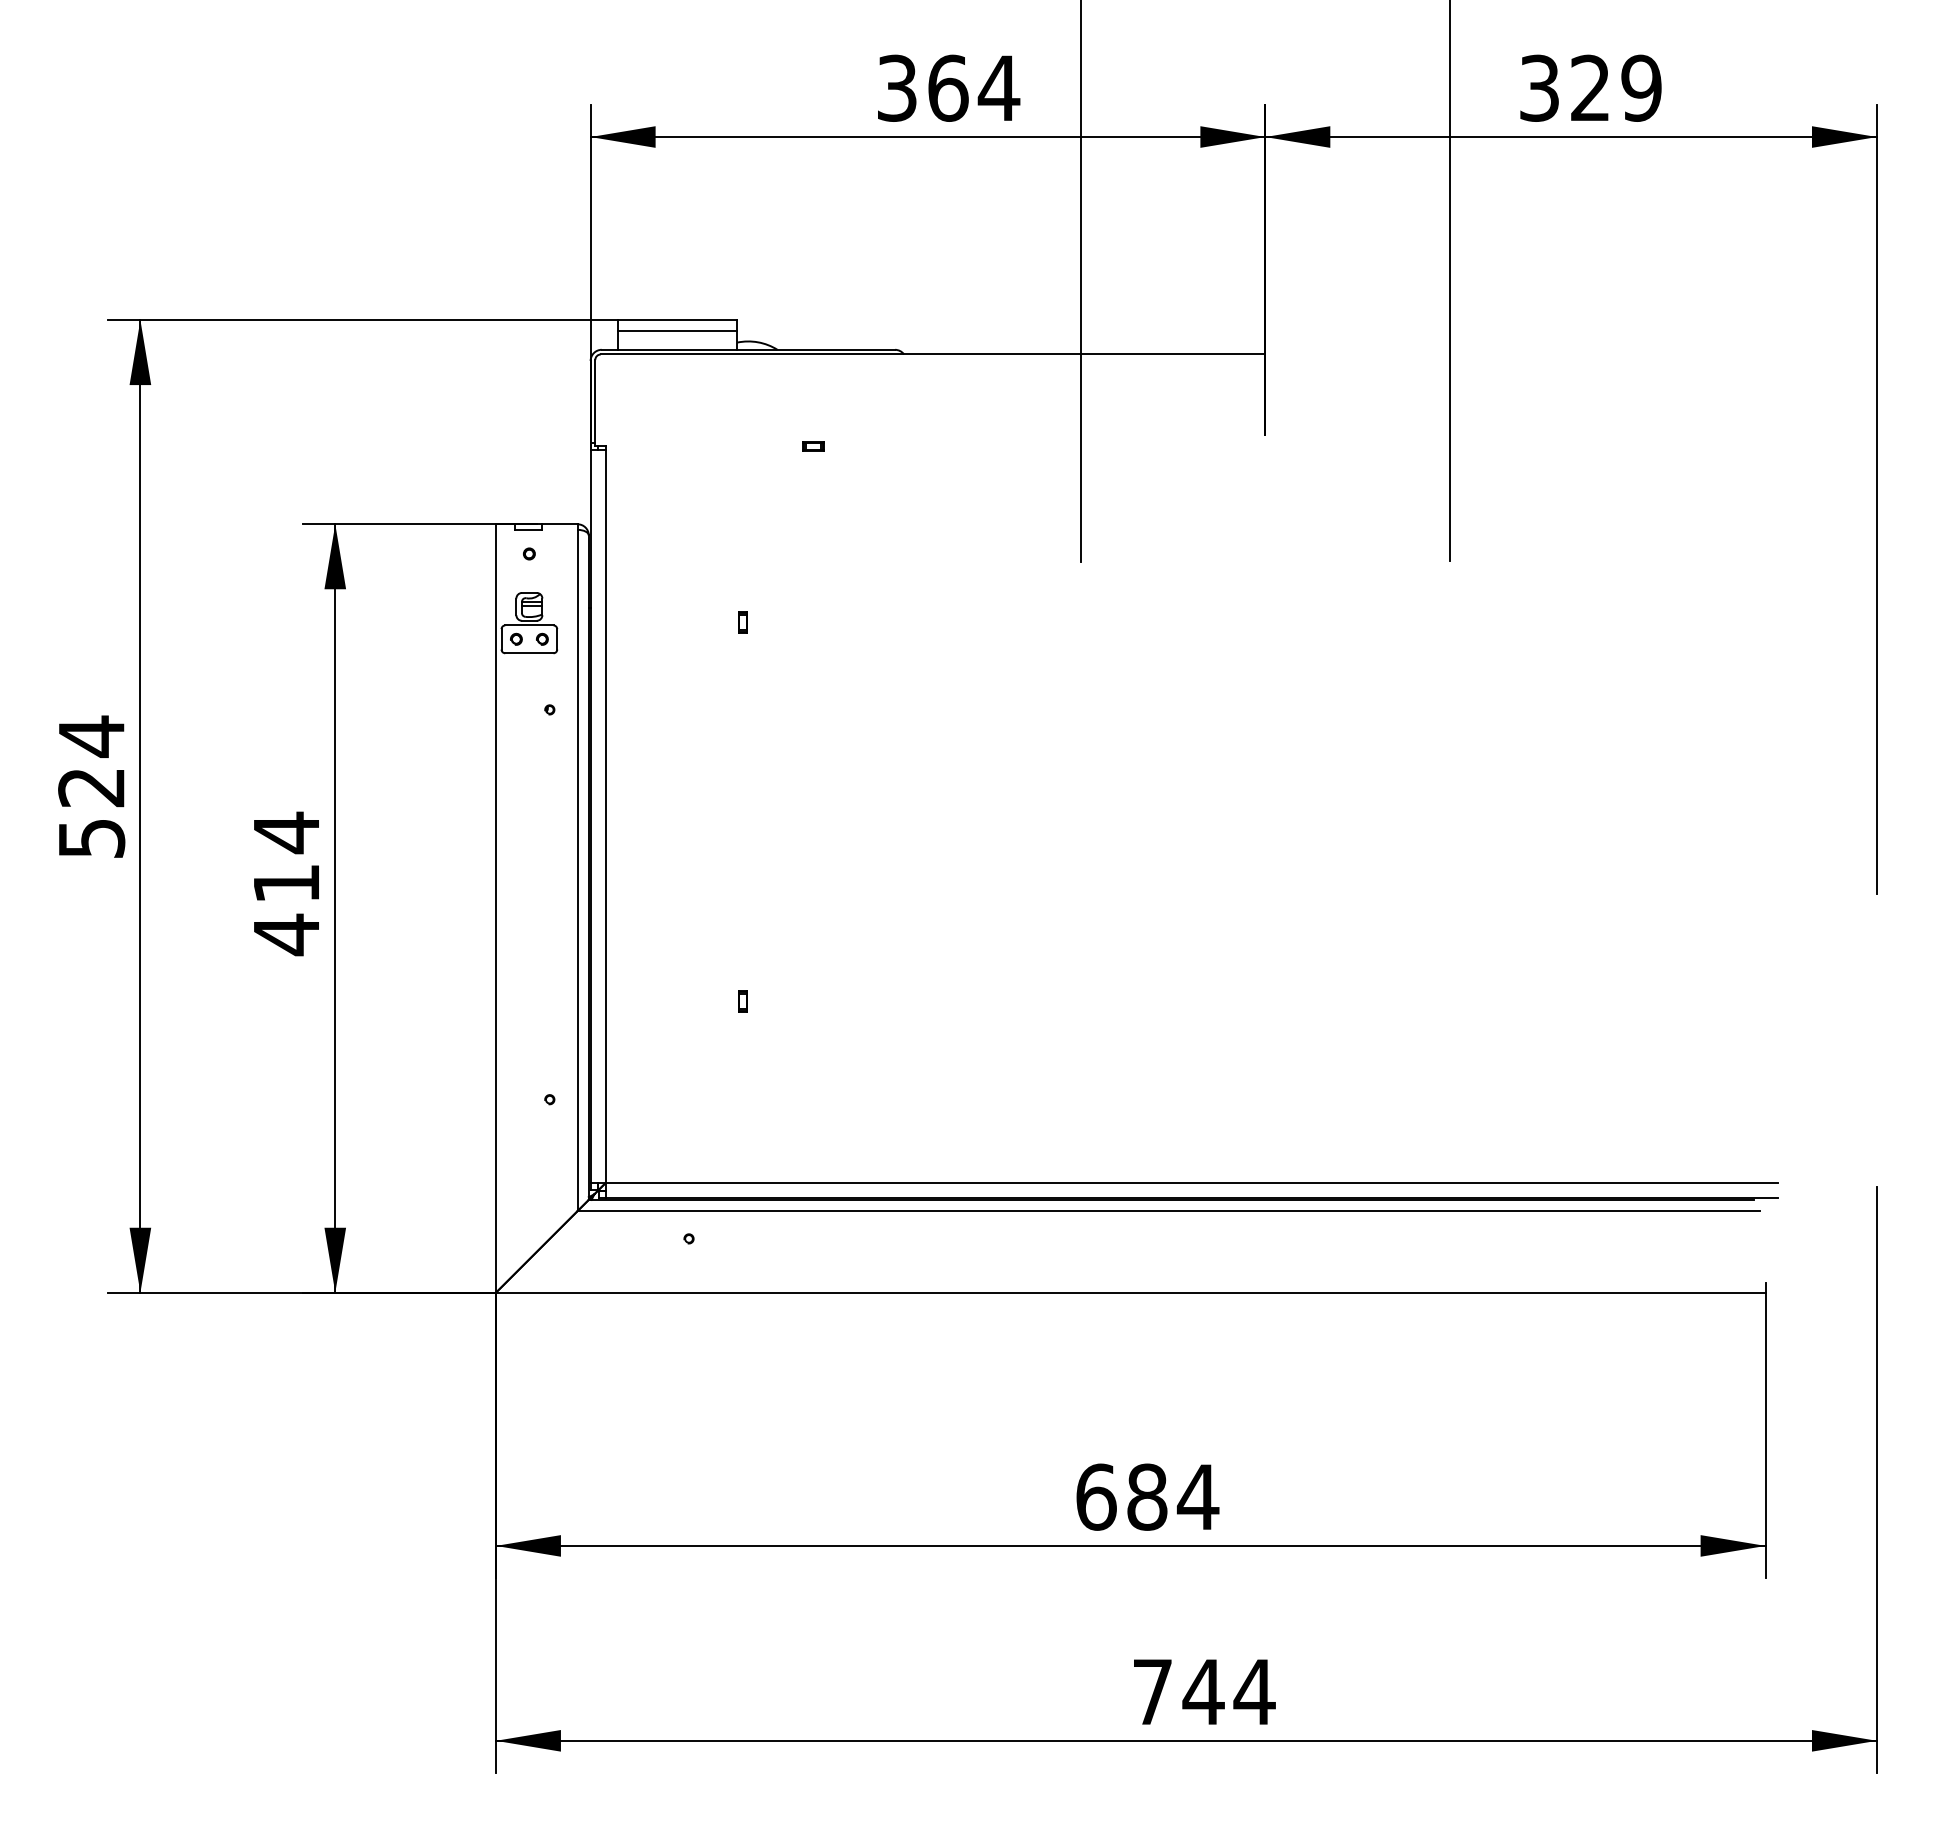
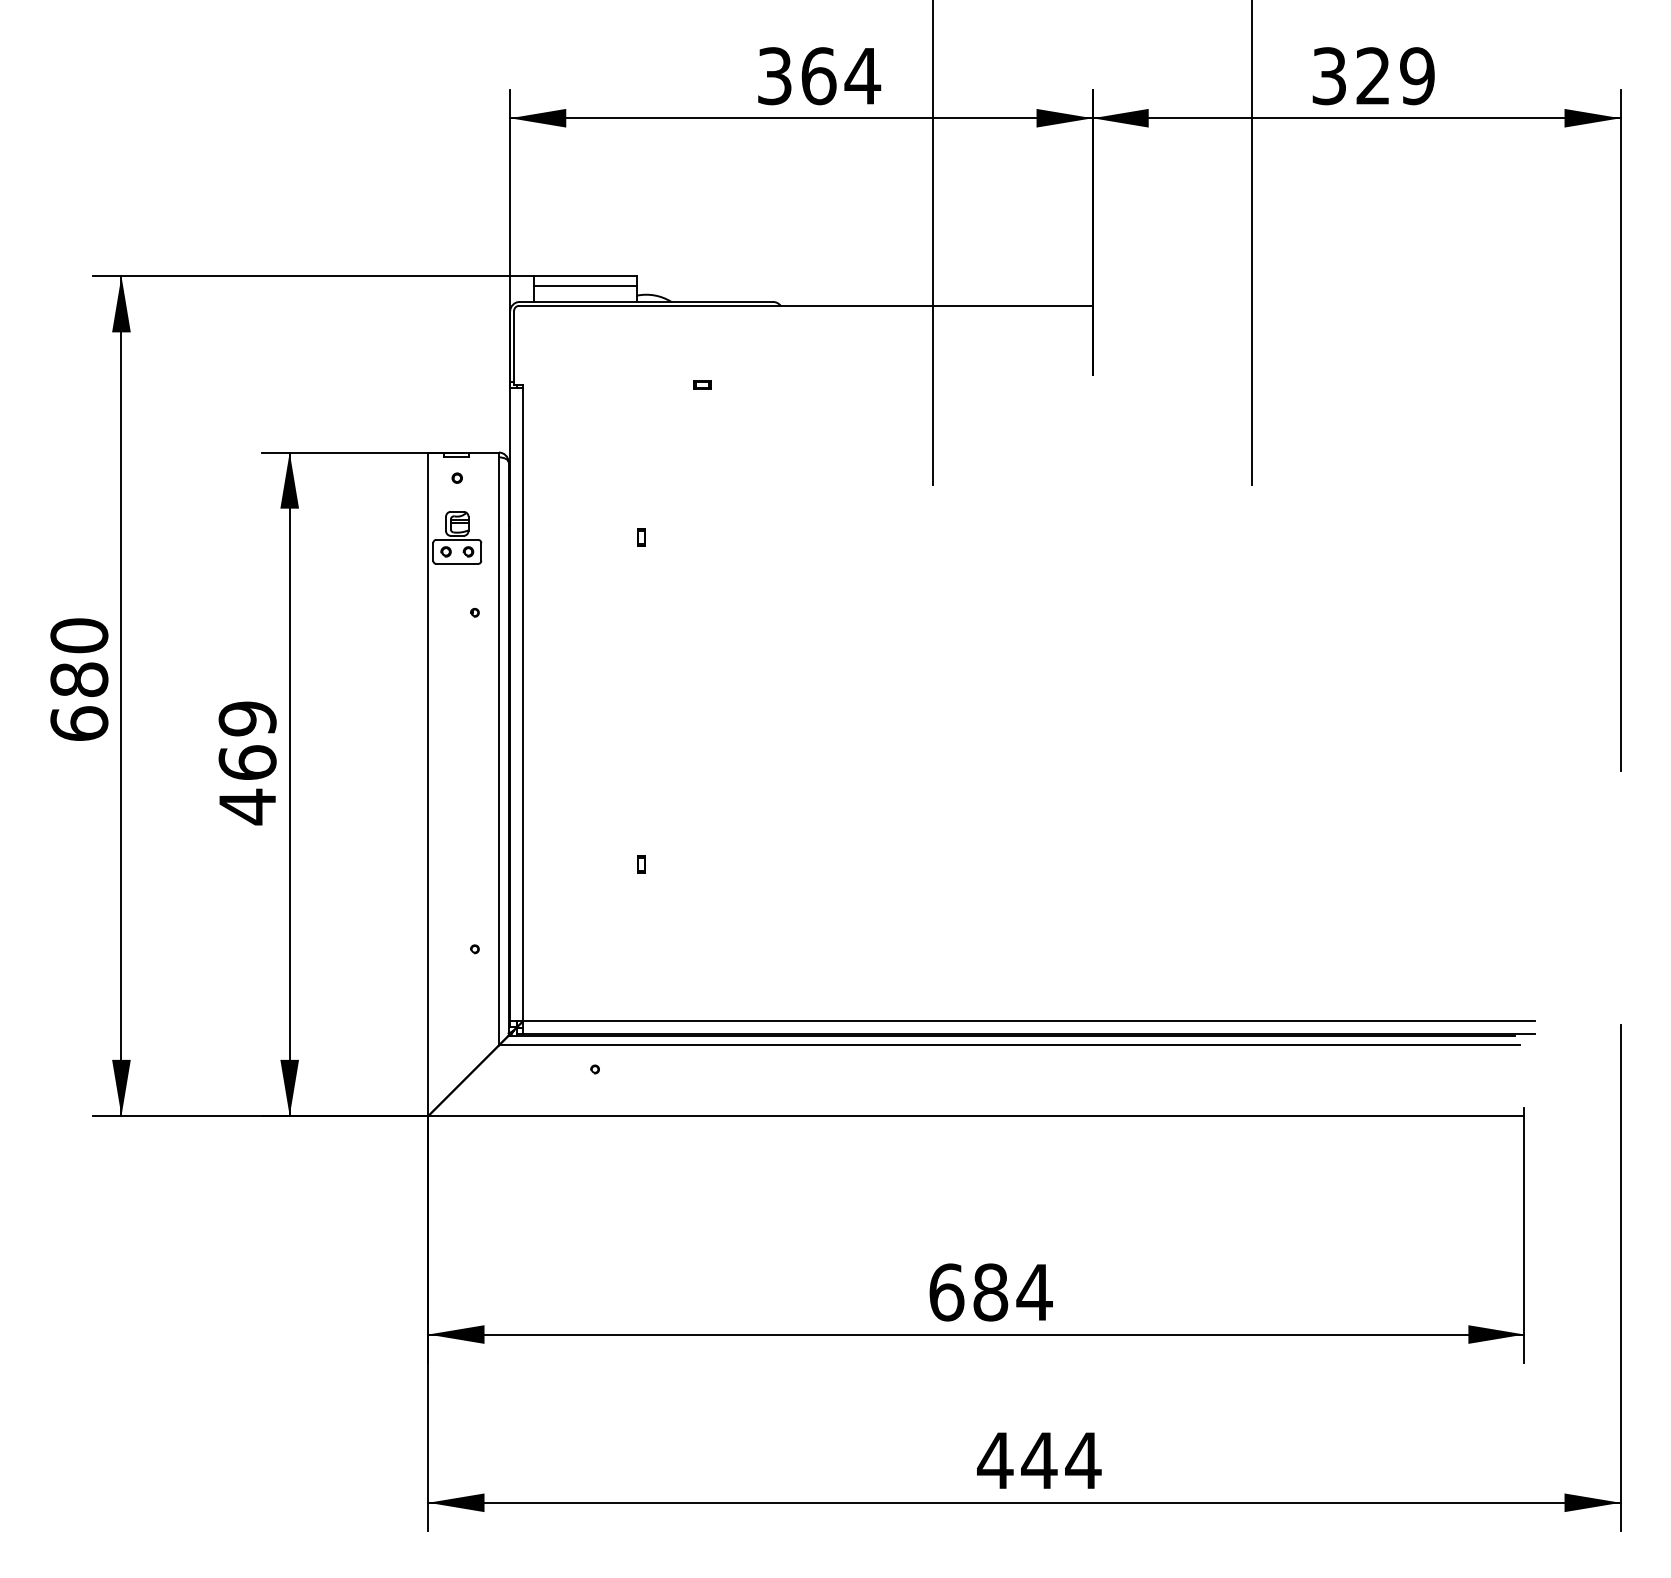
text: (91, 786) -> (79, 678), 524 -> 680
text: (286, 857) -> (247, 740), 414 -> 469
text: (1152, 1691) -> (995, 1460), 744 -> 444

